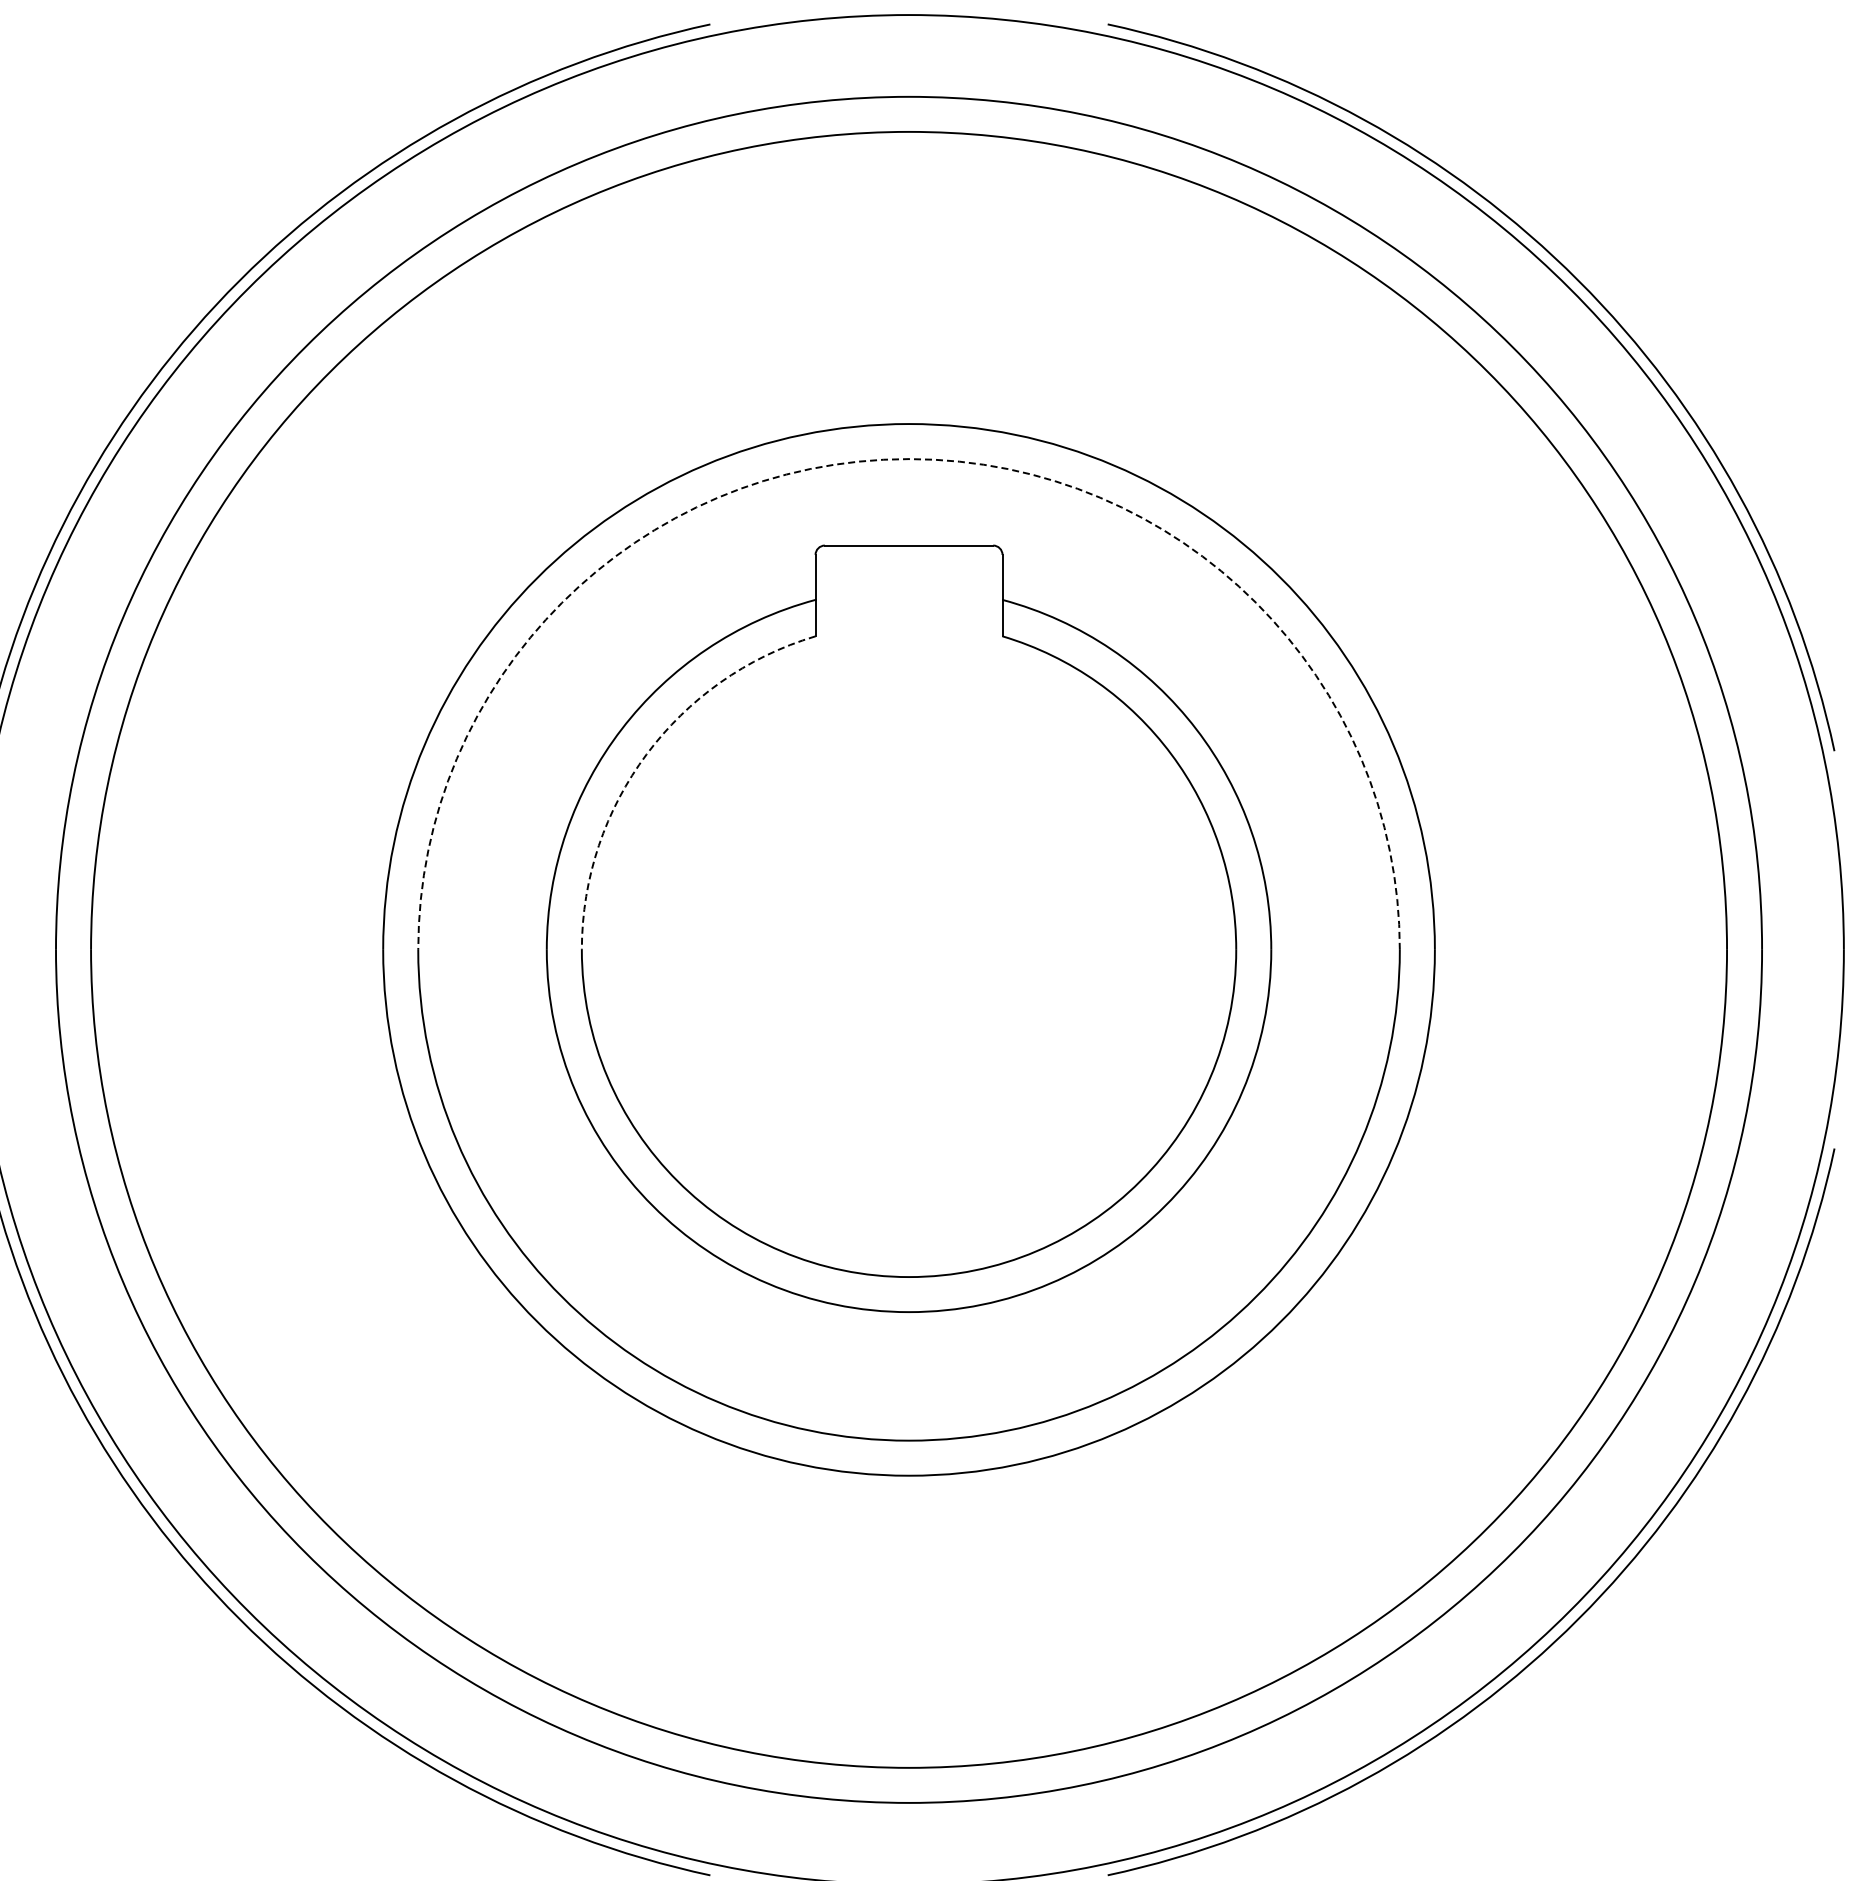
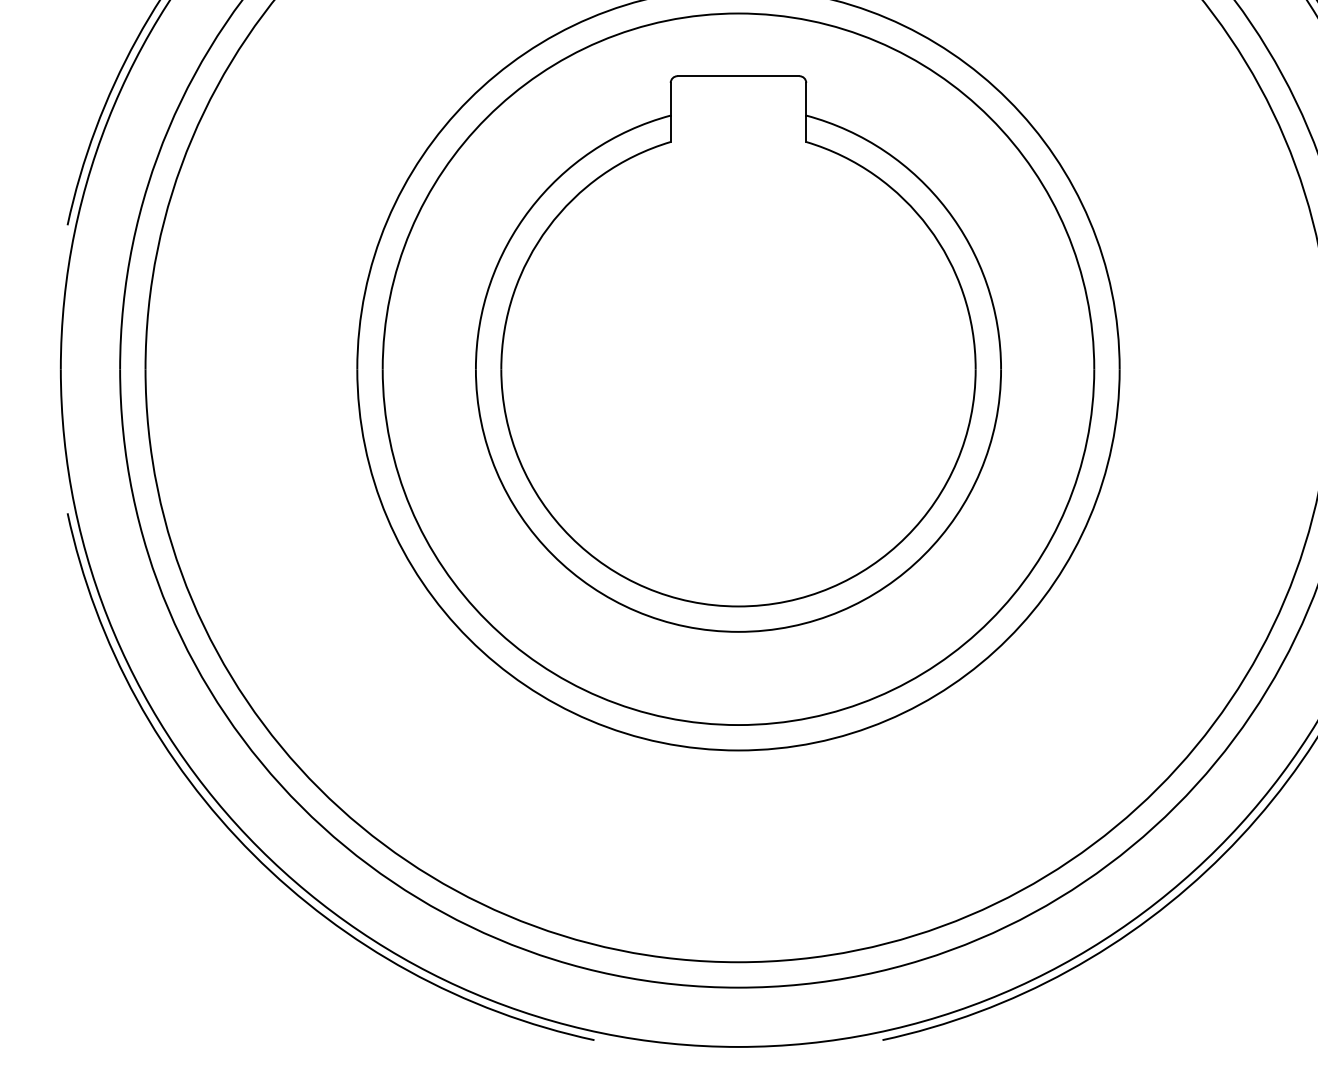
arc: (909, 459) -> (738, 13), dashed -> solid
arc: (646, 754) -> (548, 227), dashed -> solid

